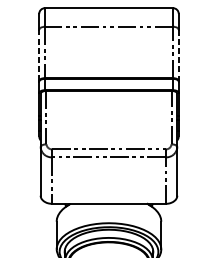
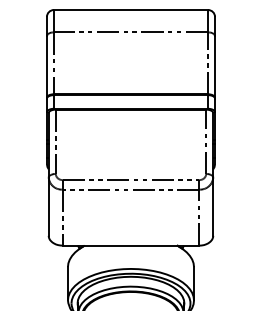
line: (38, 55) -> (46, 66), dashed -> solid
line: (179, 55) -> (215, 66), dashed -> solid

